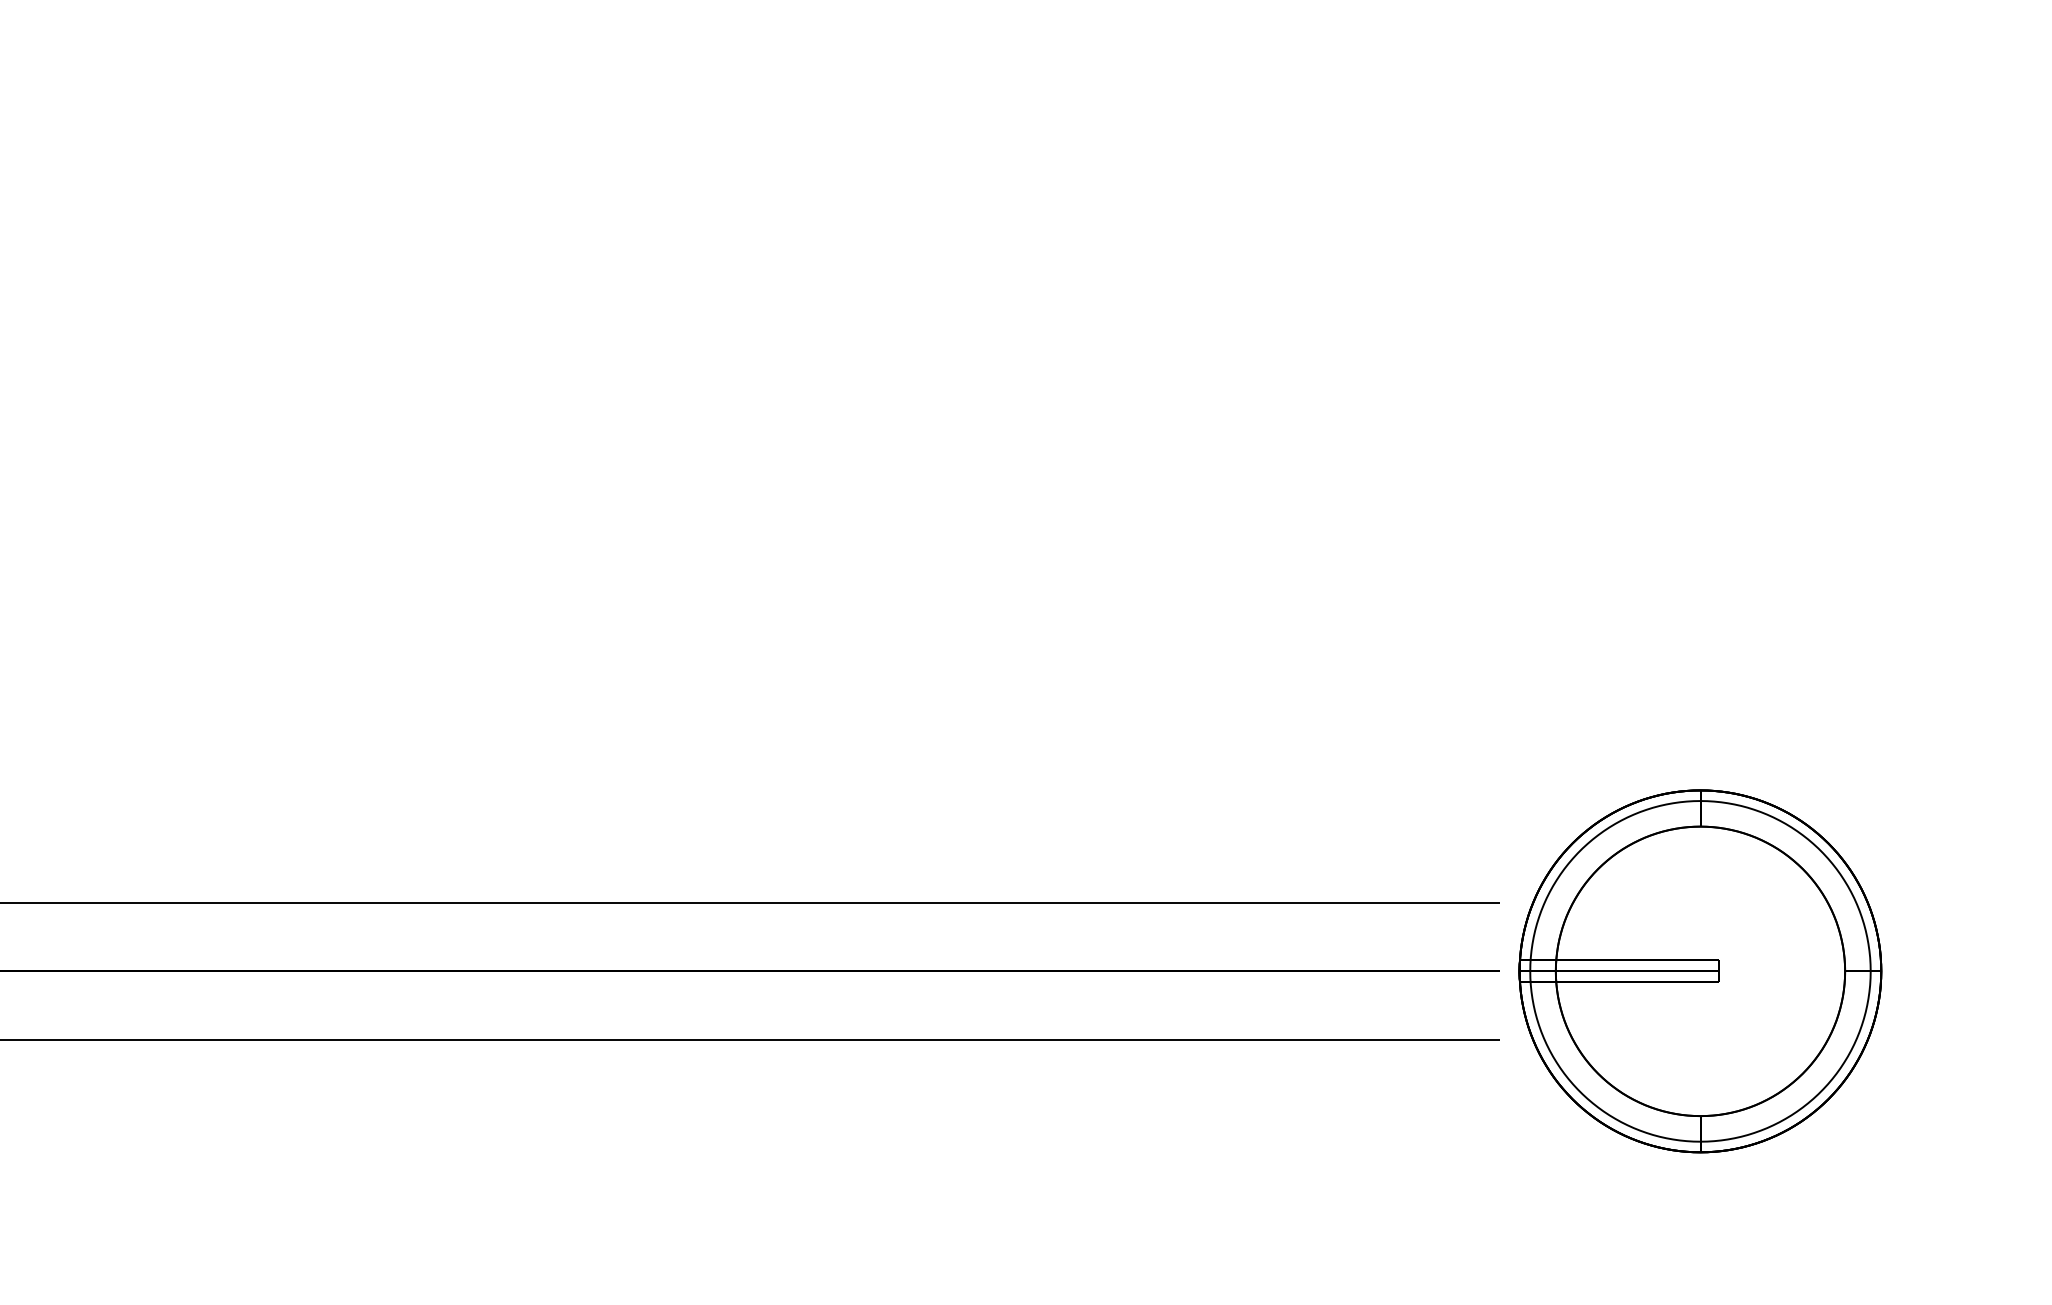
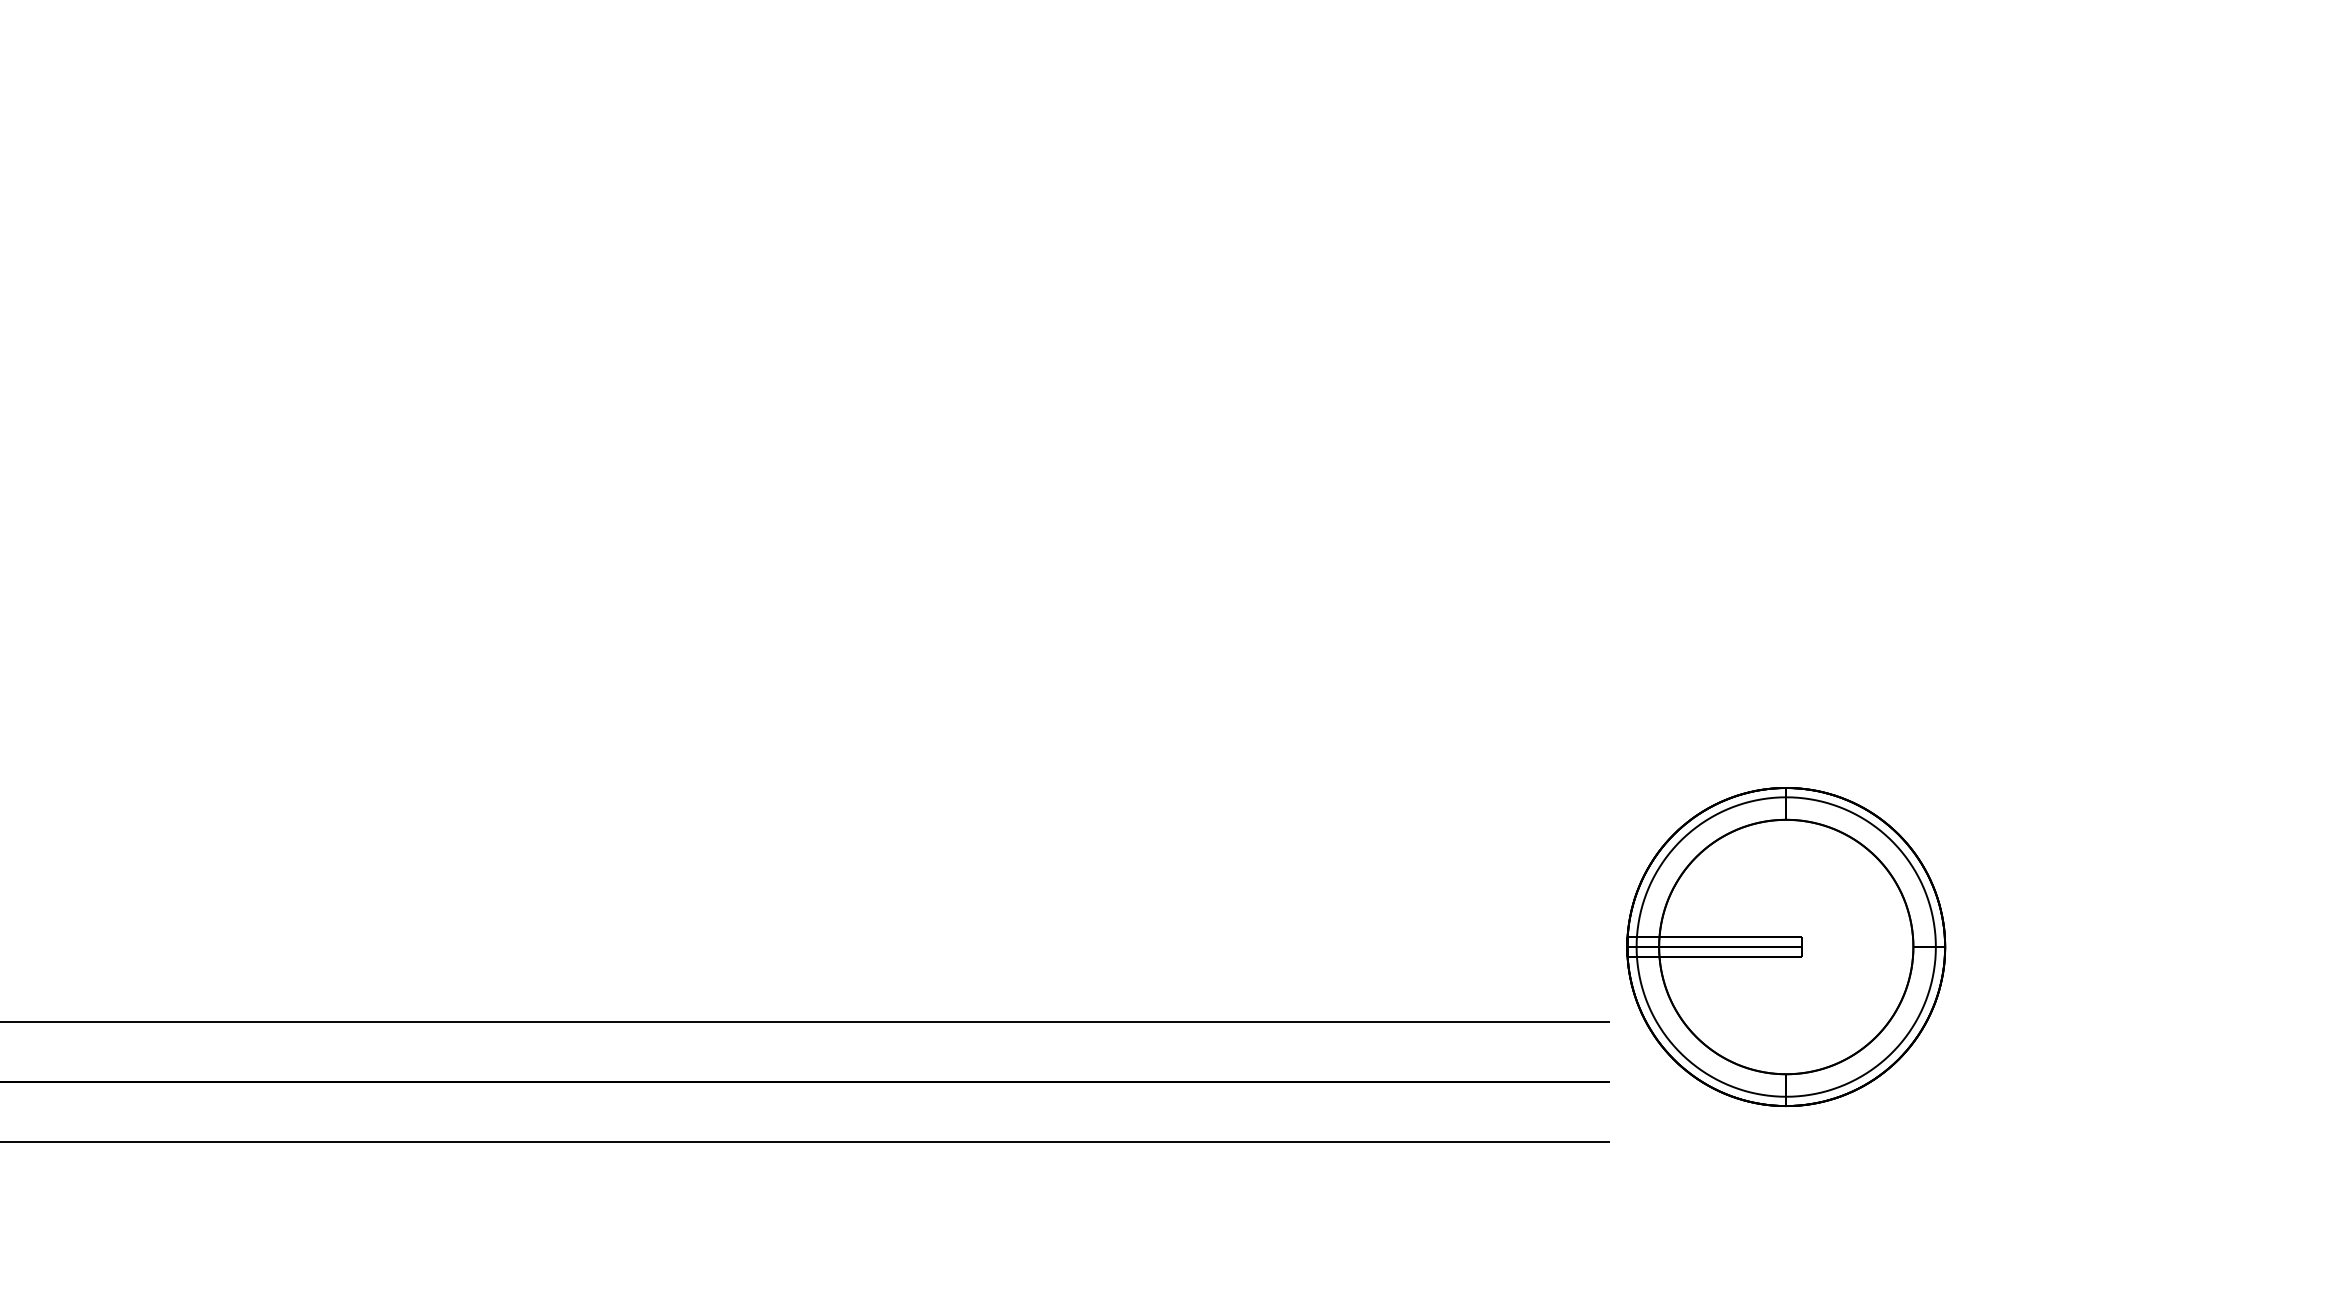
part: (1700, 971) -> (1786, 947), moved

